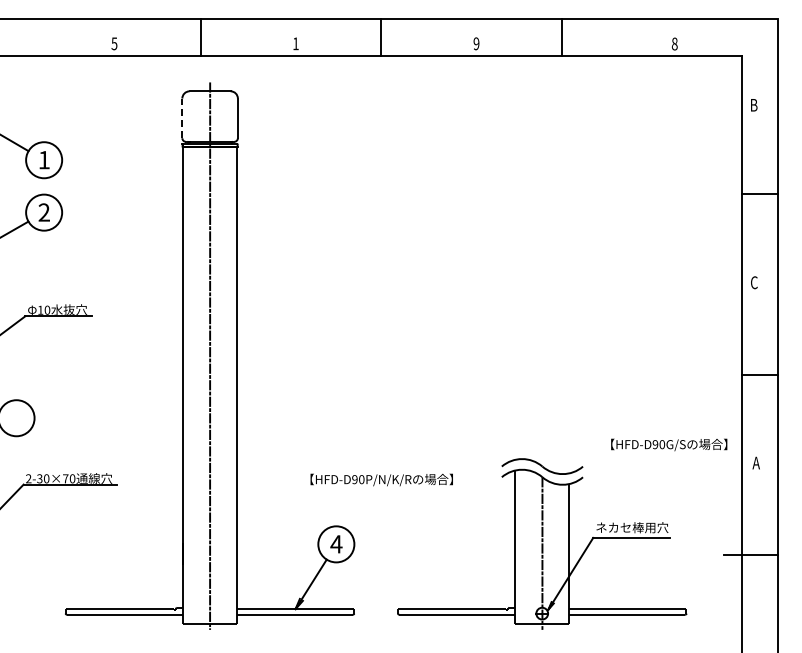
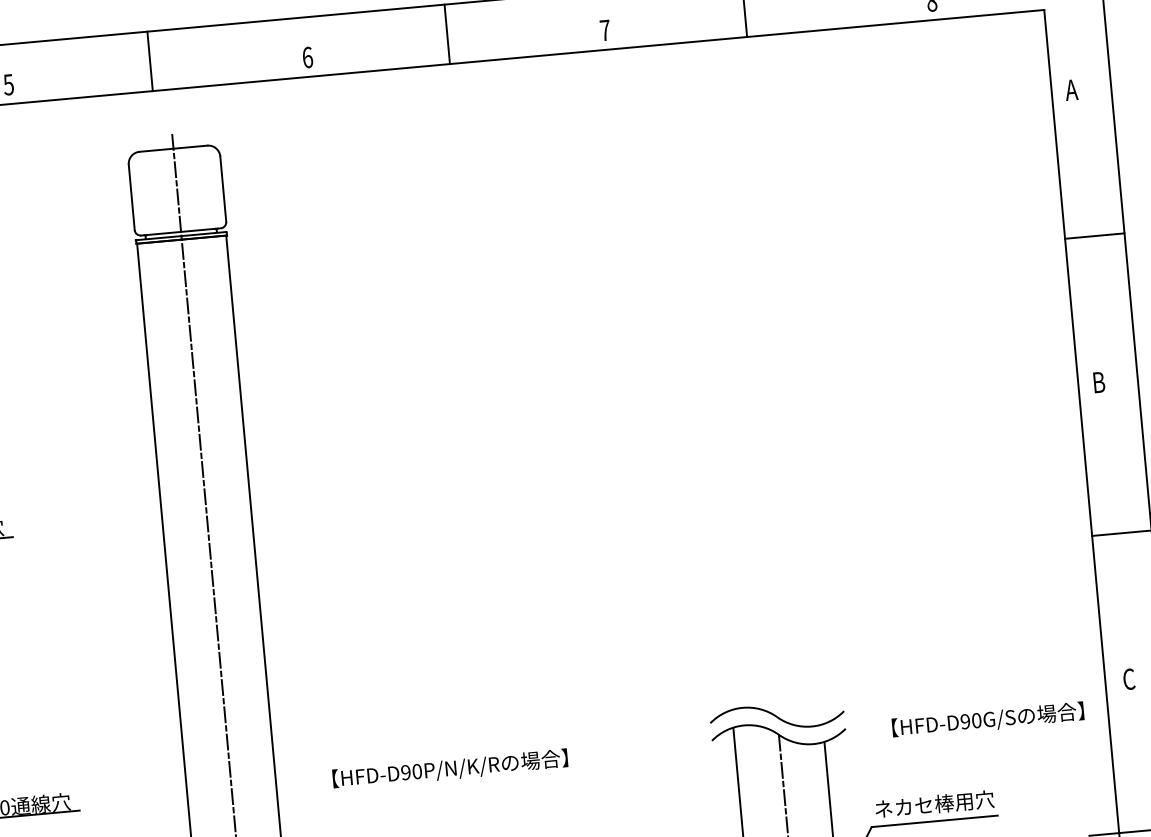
text: (295, 43) -> (306, 57), 1 -> 6
text: (476, 43) -> (605, 29), 9 -> 7
text: (753, 105) -> (1070, 90), B -> A
line: (182, 118) -> (132, 197), dashed -> solid
text: (754, 282) -> (1099, 382), C -> B
text: (669, 444) -> (988, 719), moved
text: (755, 462) -> (1127, 678), A -> C
text: (381, 479) -> (449, 768), moved

